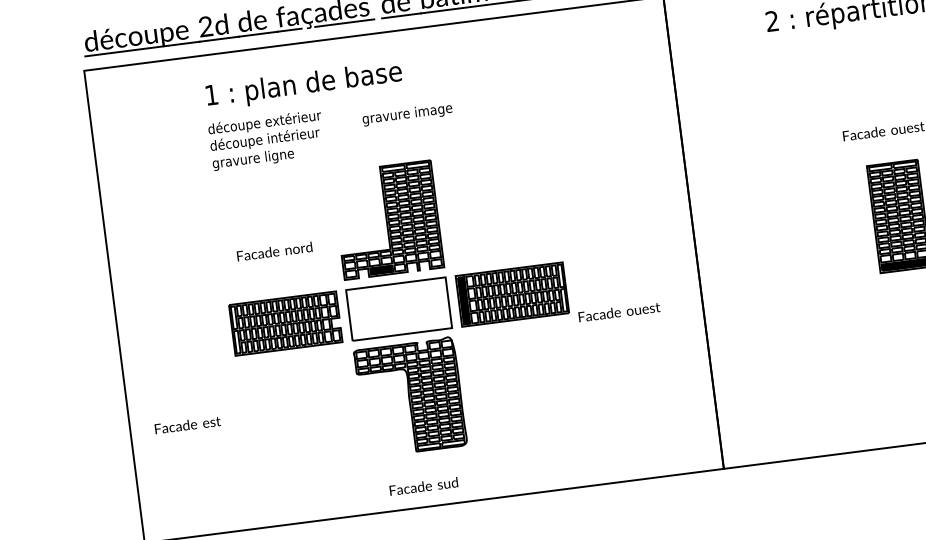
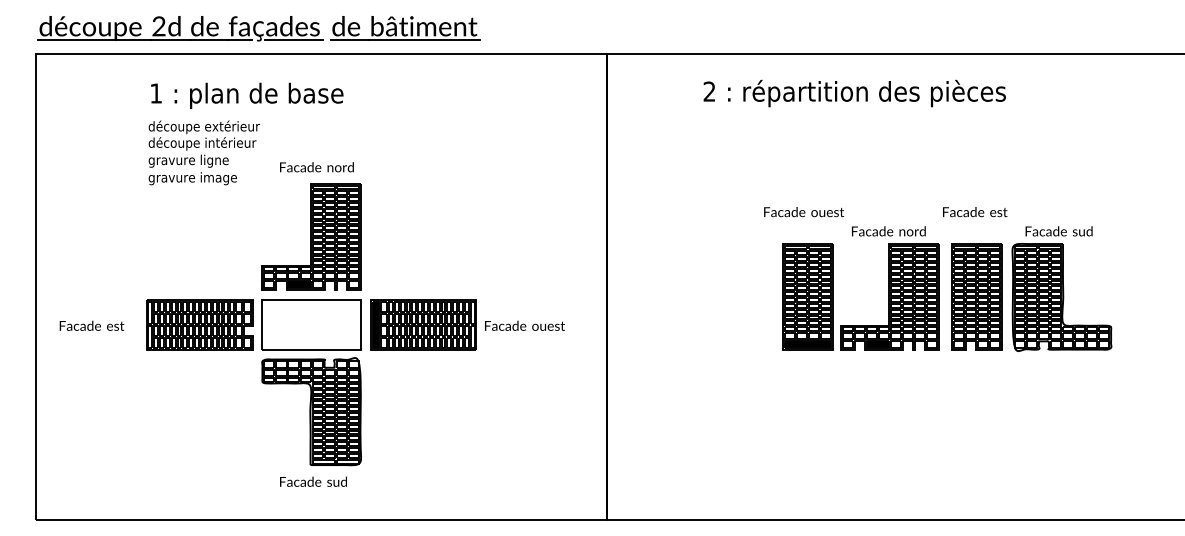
text: (407, 114) -> (192, 178), moved
text: (274, 251) -> (316, 167), moved
text: (618, 311) -> (524, 325), moved
text: (187, 424) -> (91, 325), moved
text: (423, 486) -> (313, 481), moved

